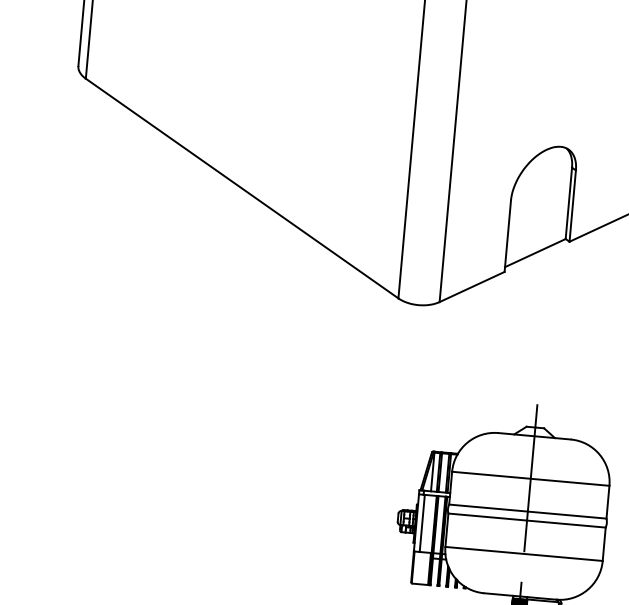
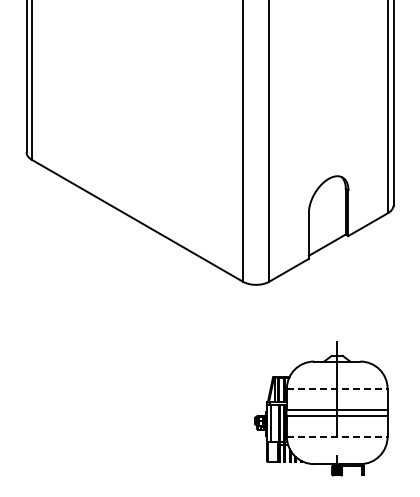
line: (531, 478) -> (337, 388), solid -> dashed
line: (524, 553) -> (337, 436), solid -> dashed

